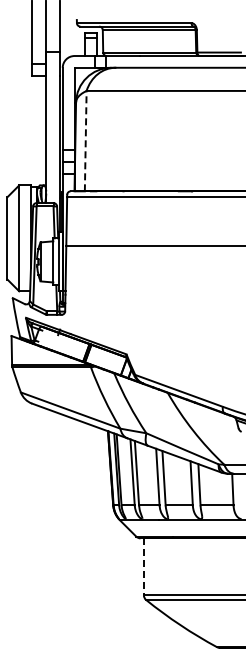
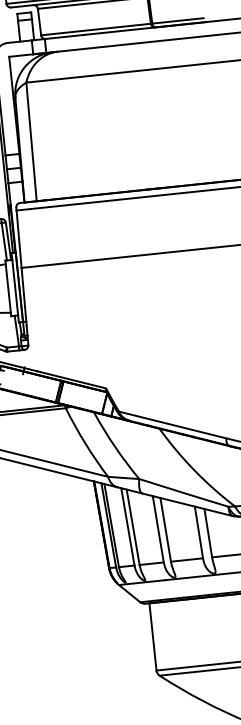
line: (85, 140) -> (31, 141), dashed -> solid
line: (143, 567) -> (152, 637), dashed -> solid

